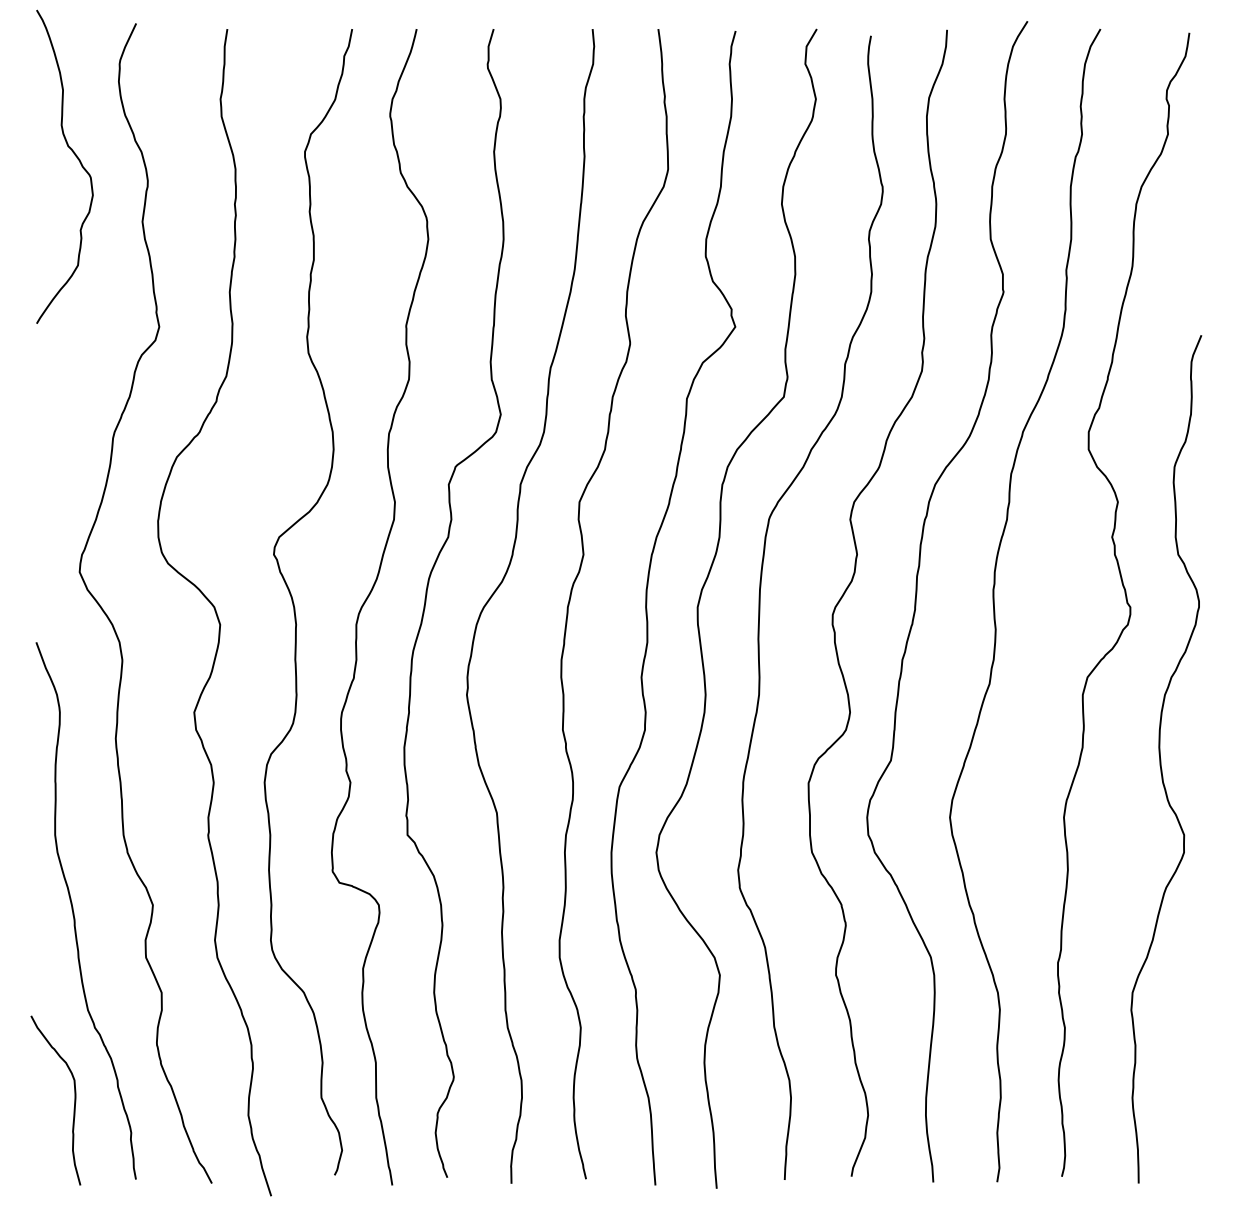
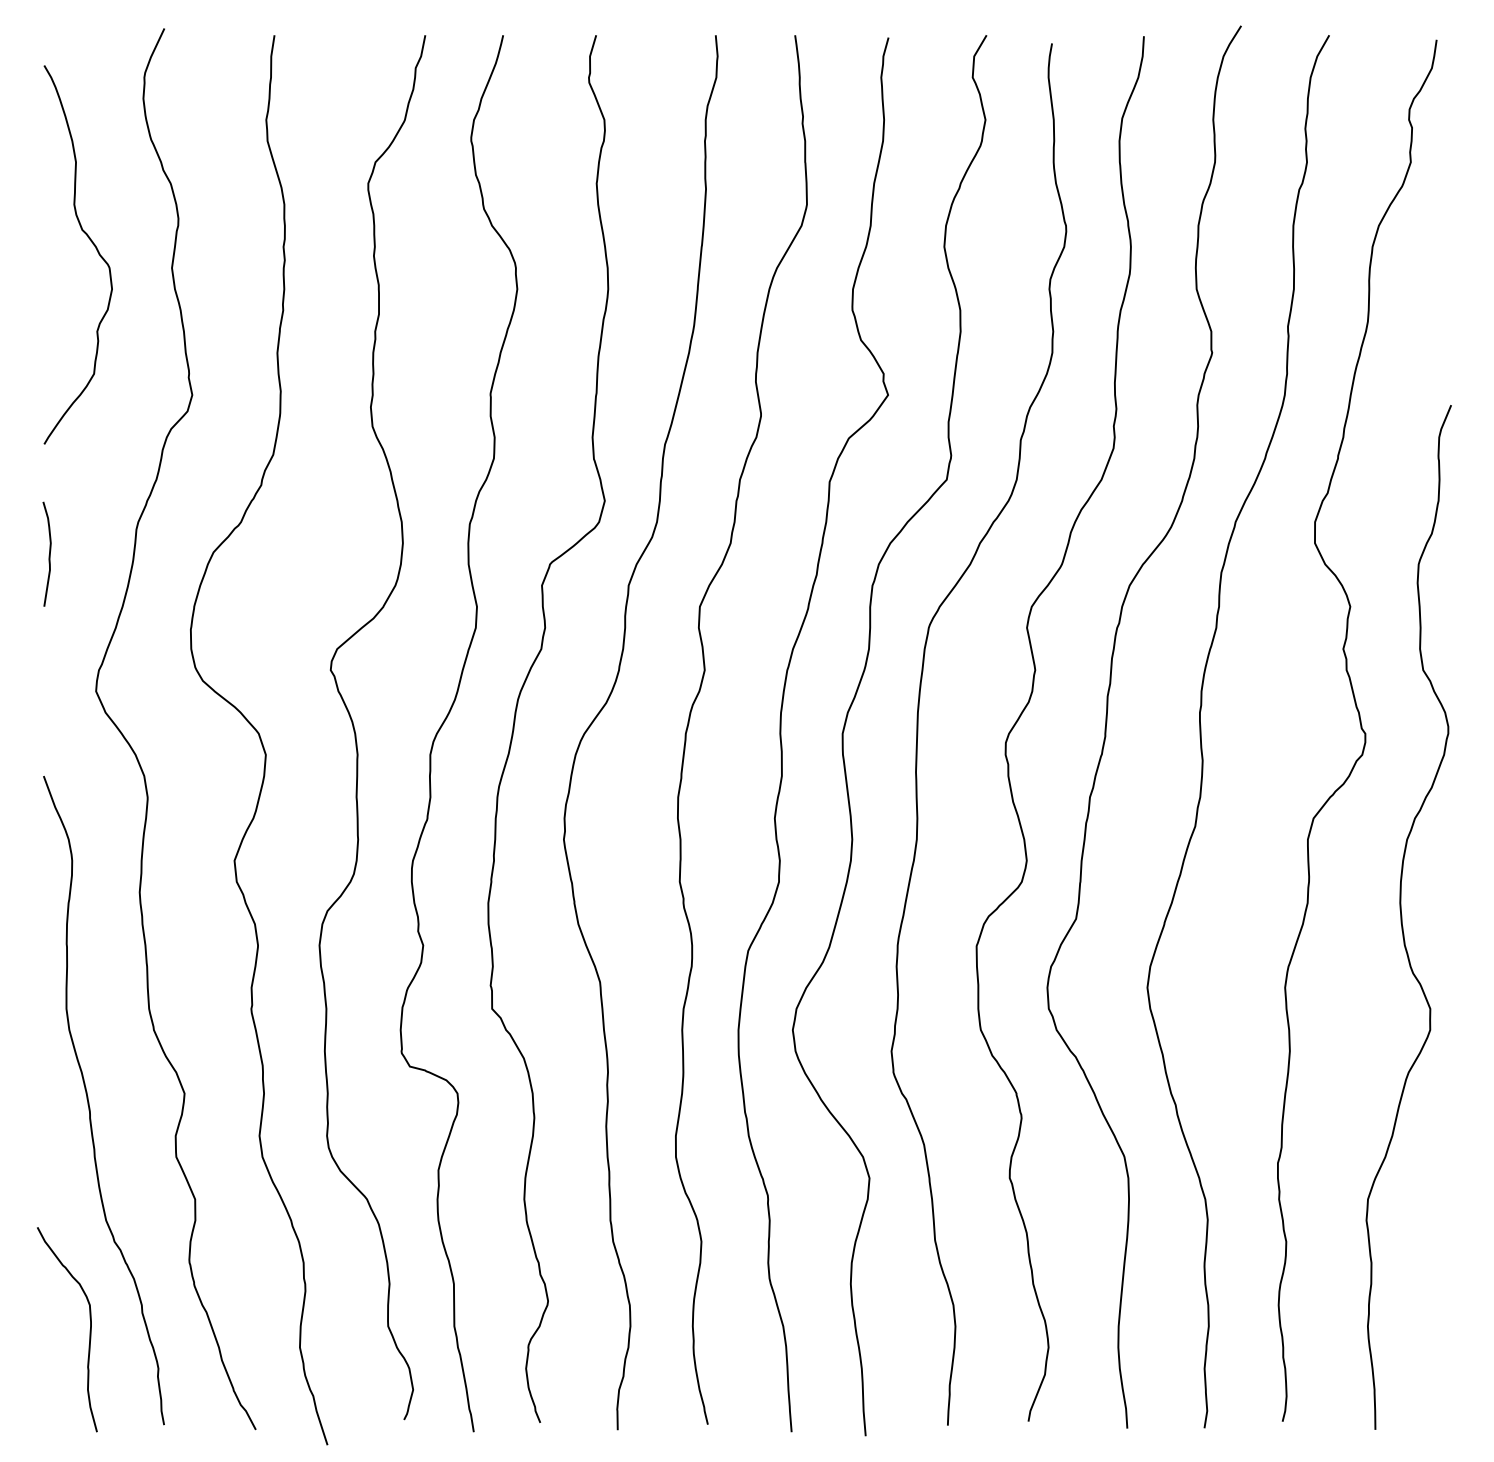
curve: (77, 159) -> (93, 245), moved
curve: (40, 458) -> (48, 554), added

